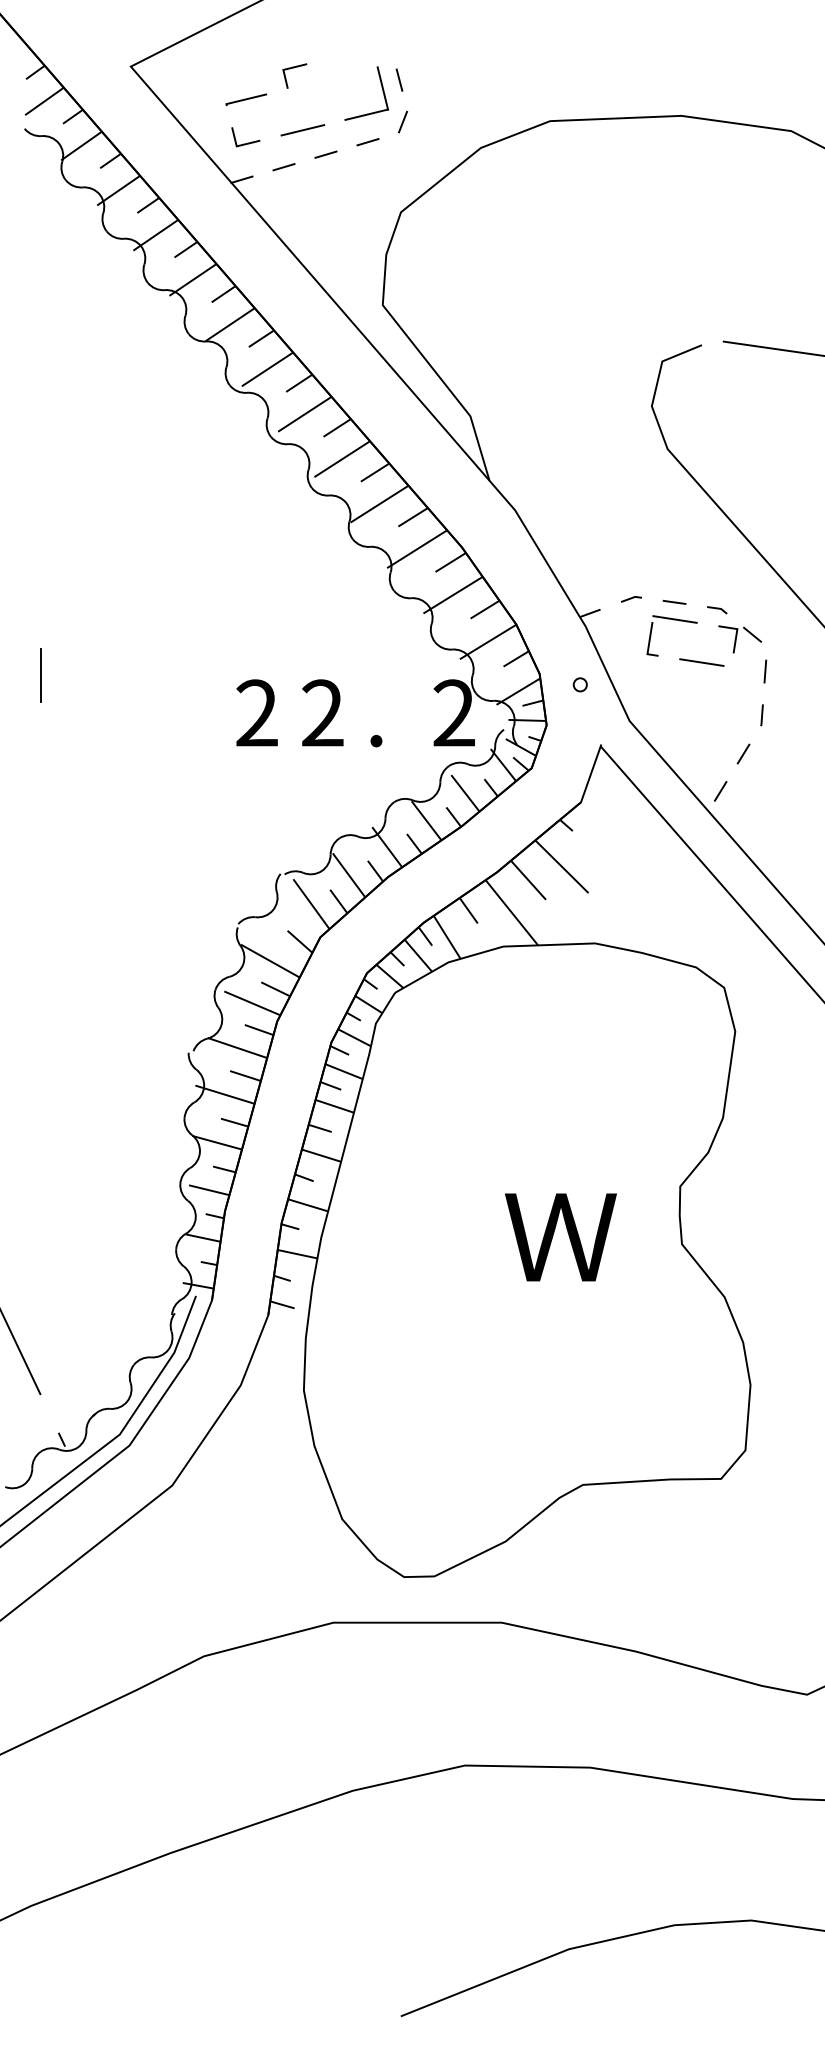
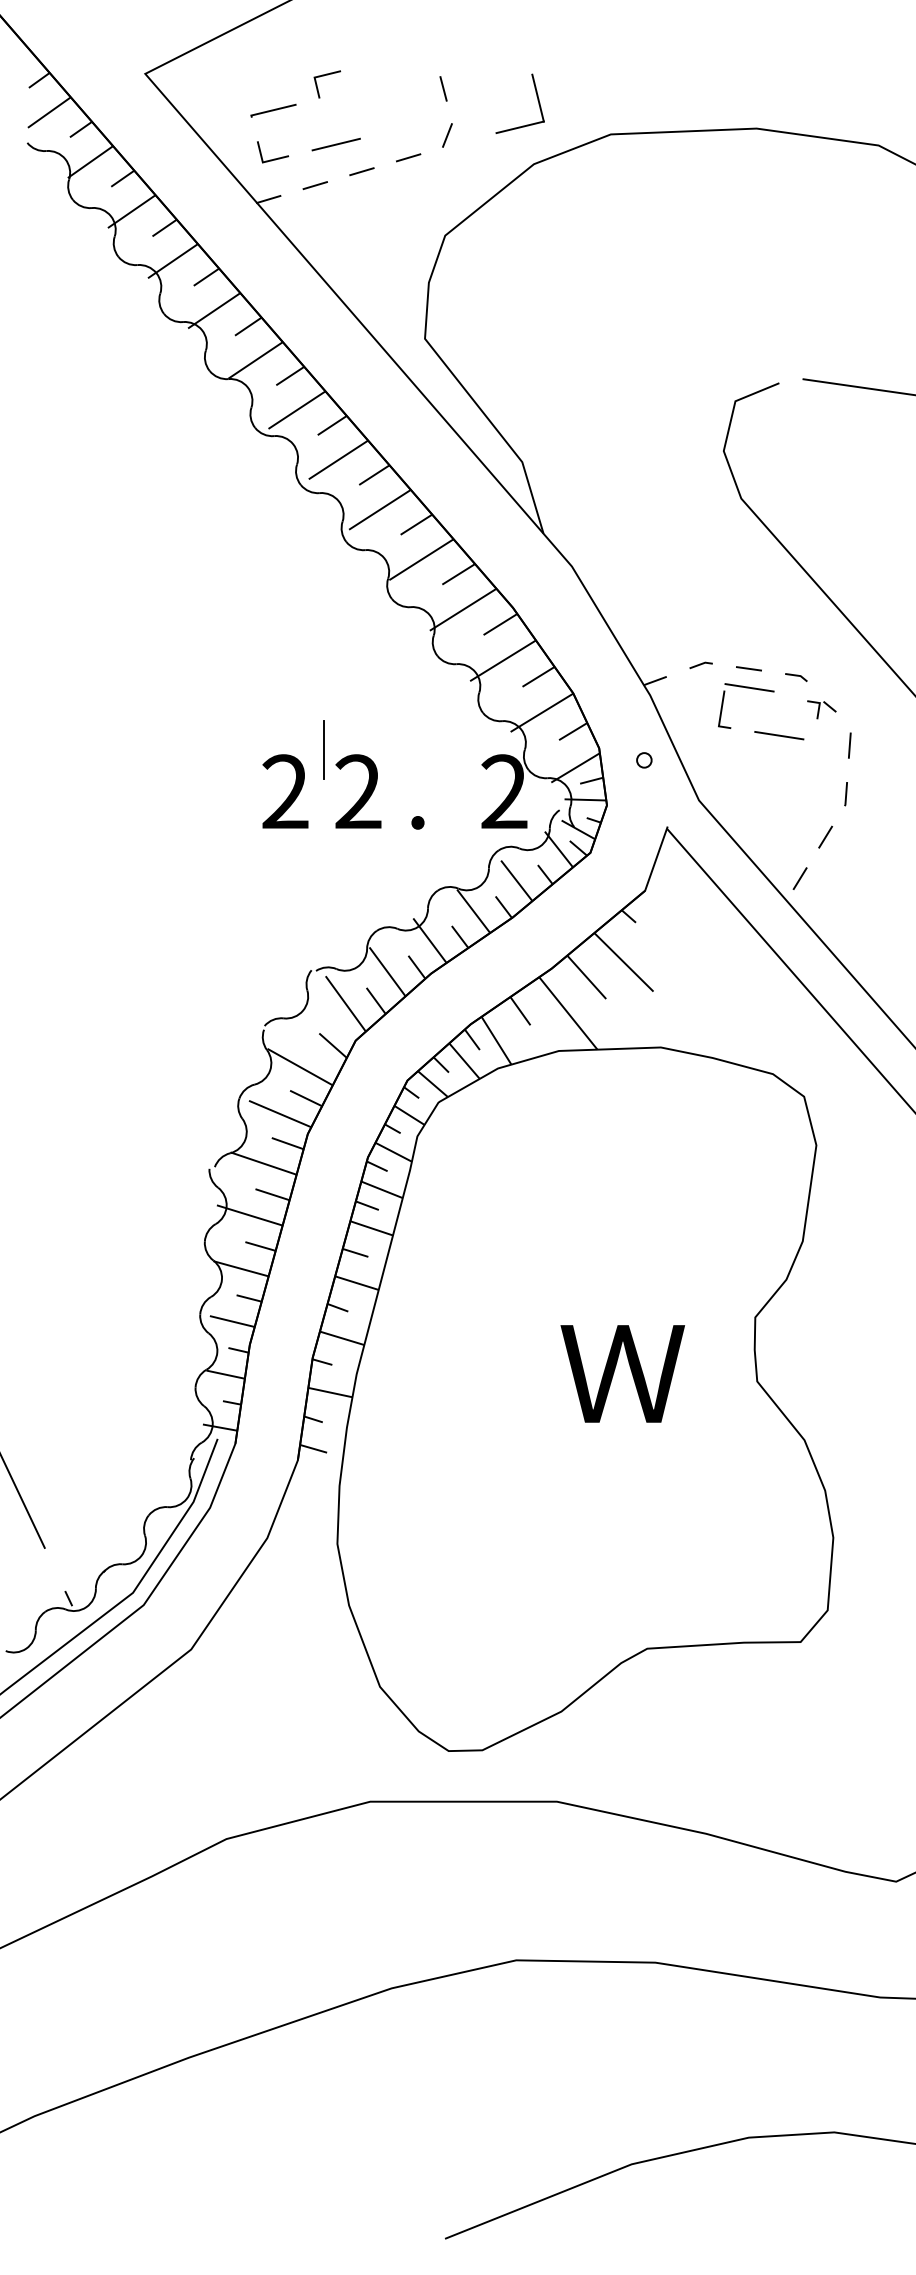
part: (382, 90) -> (537, 100), moved
part: (739, 639) -> (821, 709), size x0.6
line: (41, 675) -> (323, 749), moved

